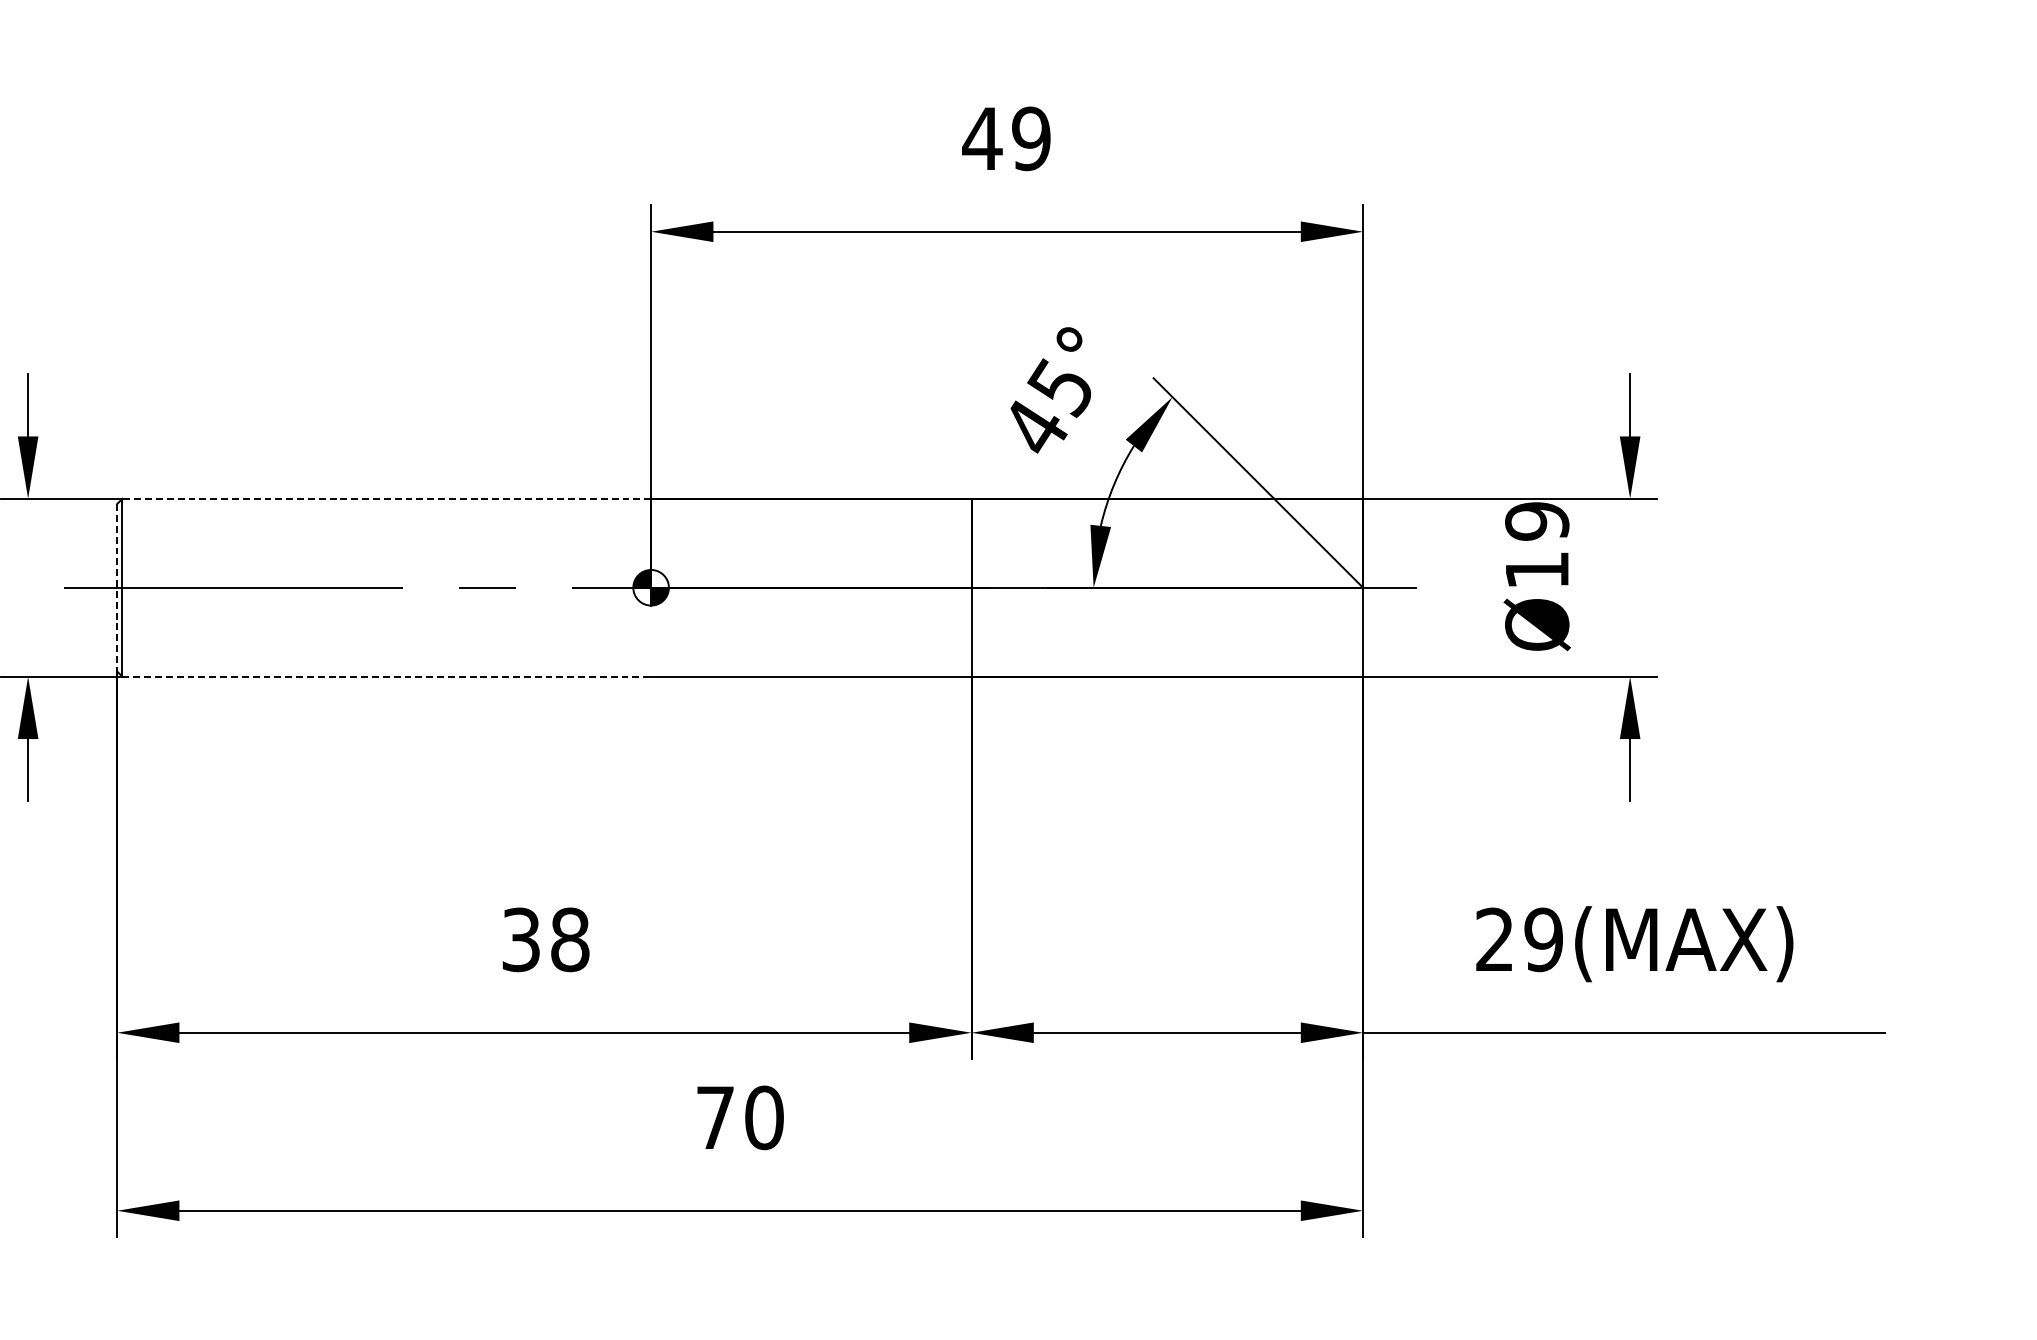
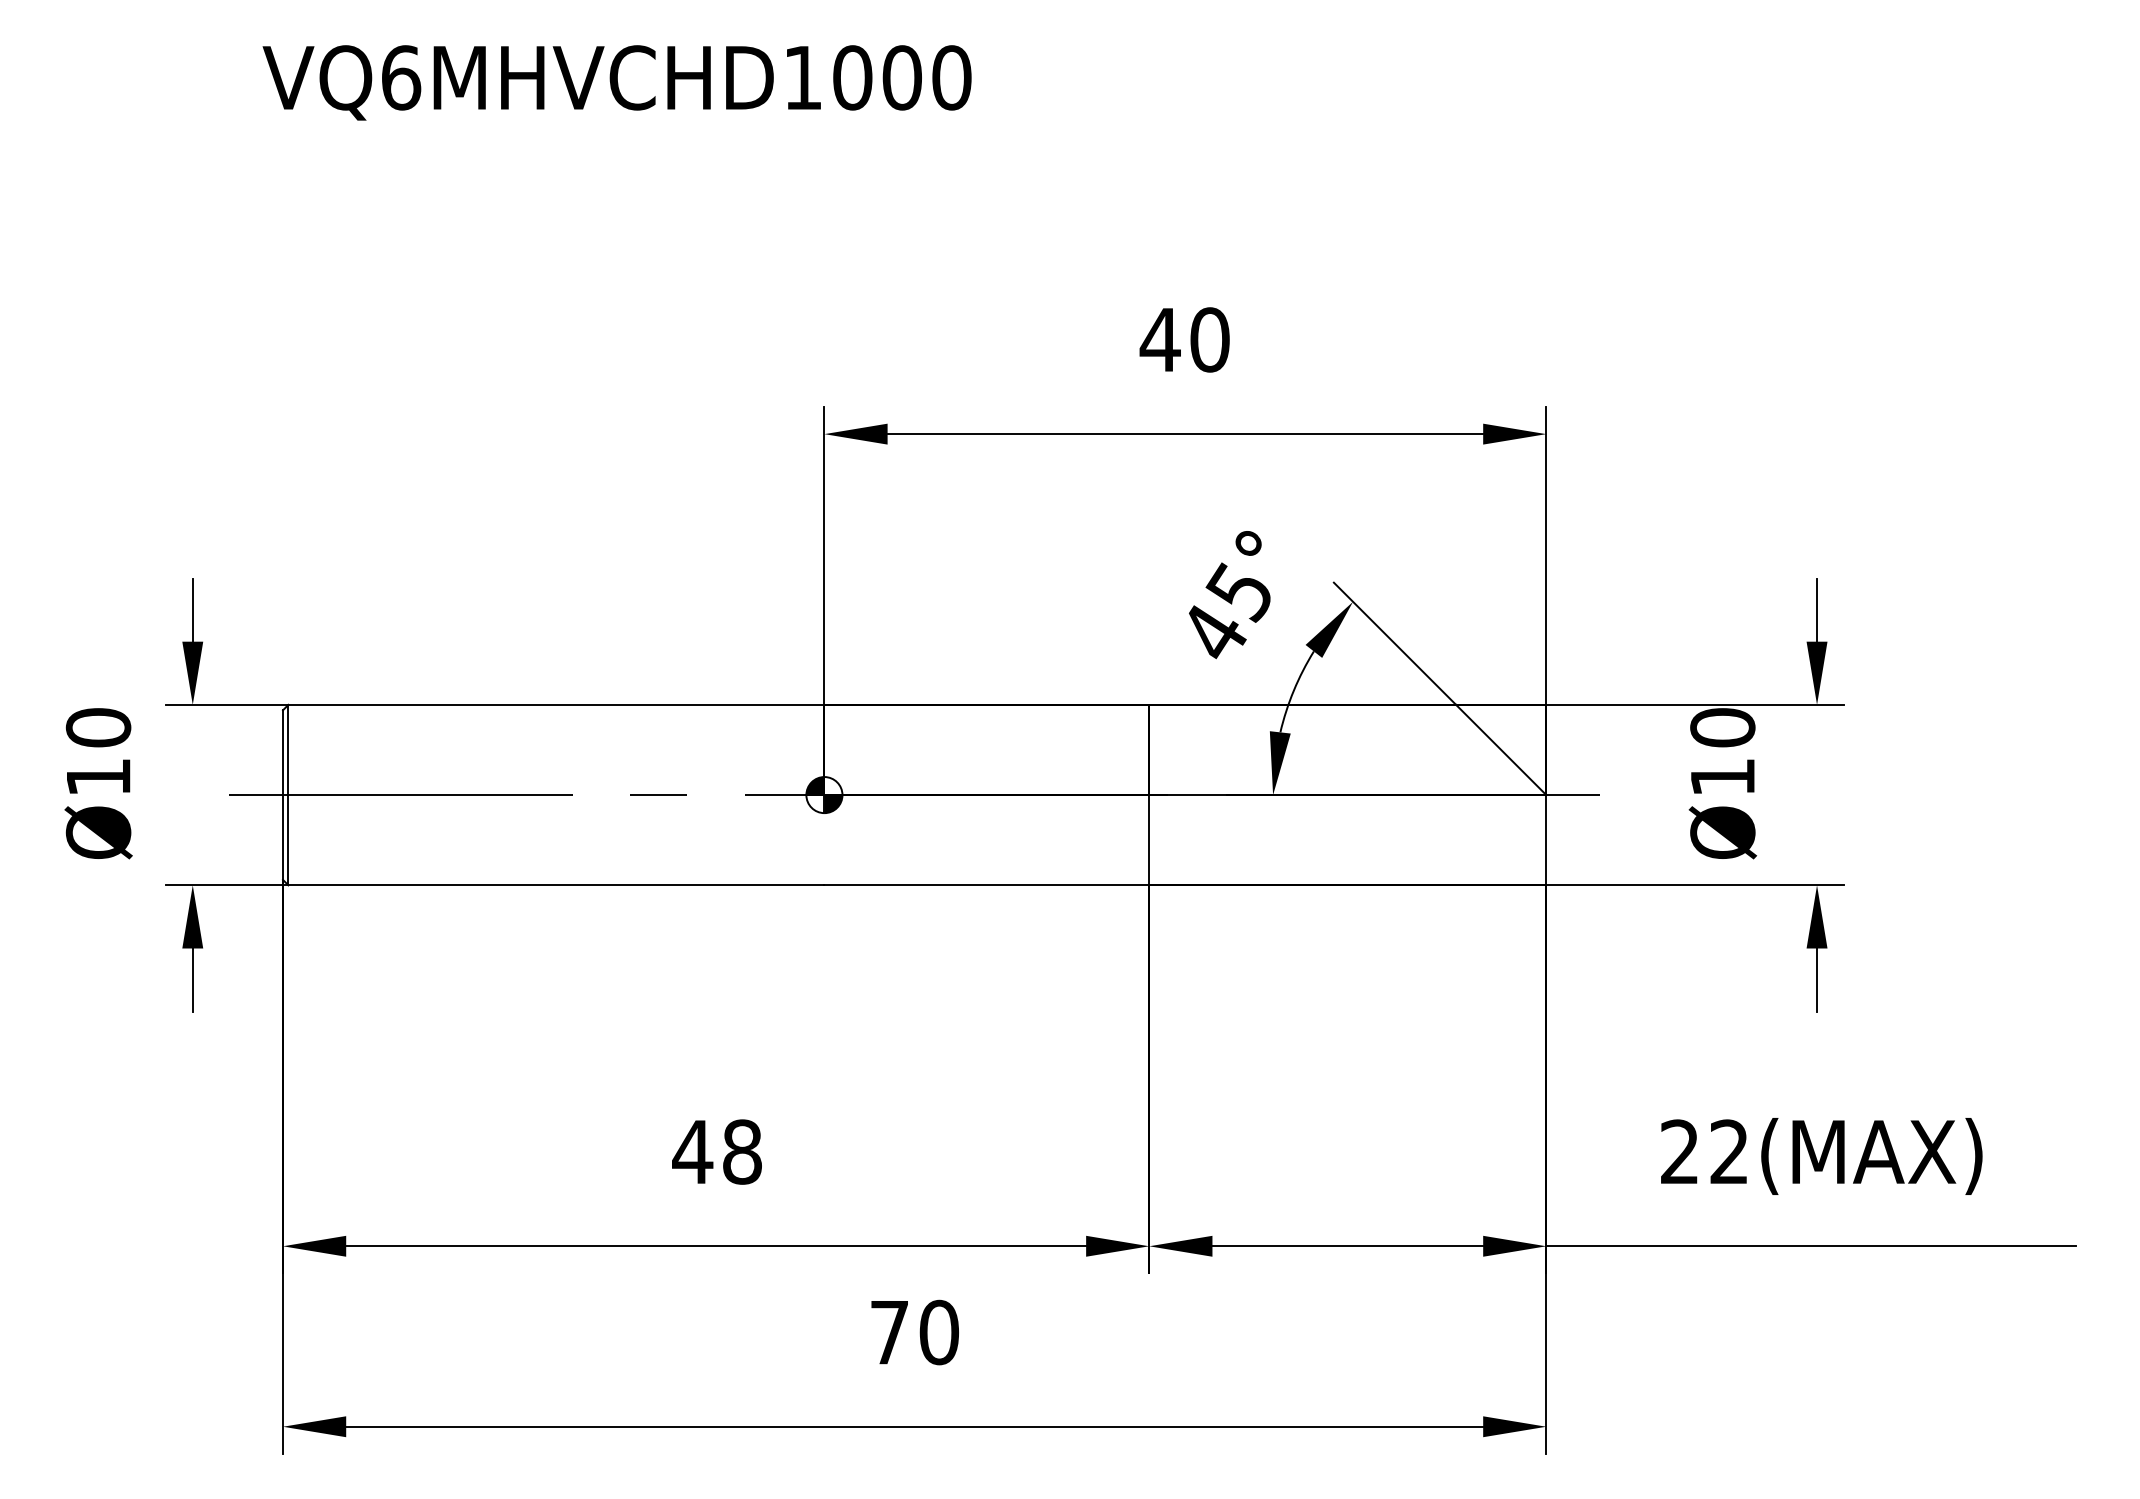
text: (1030, 138) -> (1209, 339), 49 -> 40
line: (385, 498) -> (555, 704), dashed -> solid
text: (1536, 521) -> (1722, 727), Ø19 -> Ø10
line: (117, 588) -> (283, 795), dashed -> solid
line: (386, 676) -> (556, 885), dashed -> solid
text: (521, 939) -> (692, 1151), 38 -> 48
text: (1542, 939) -> (1728, 1151), 29(MAX) -> 22(MAX)

